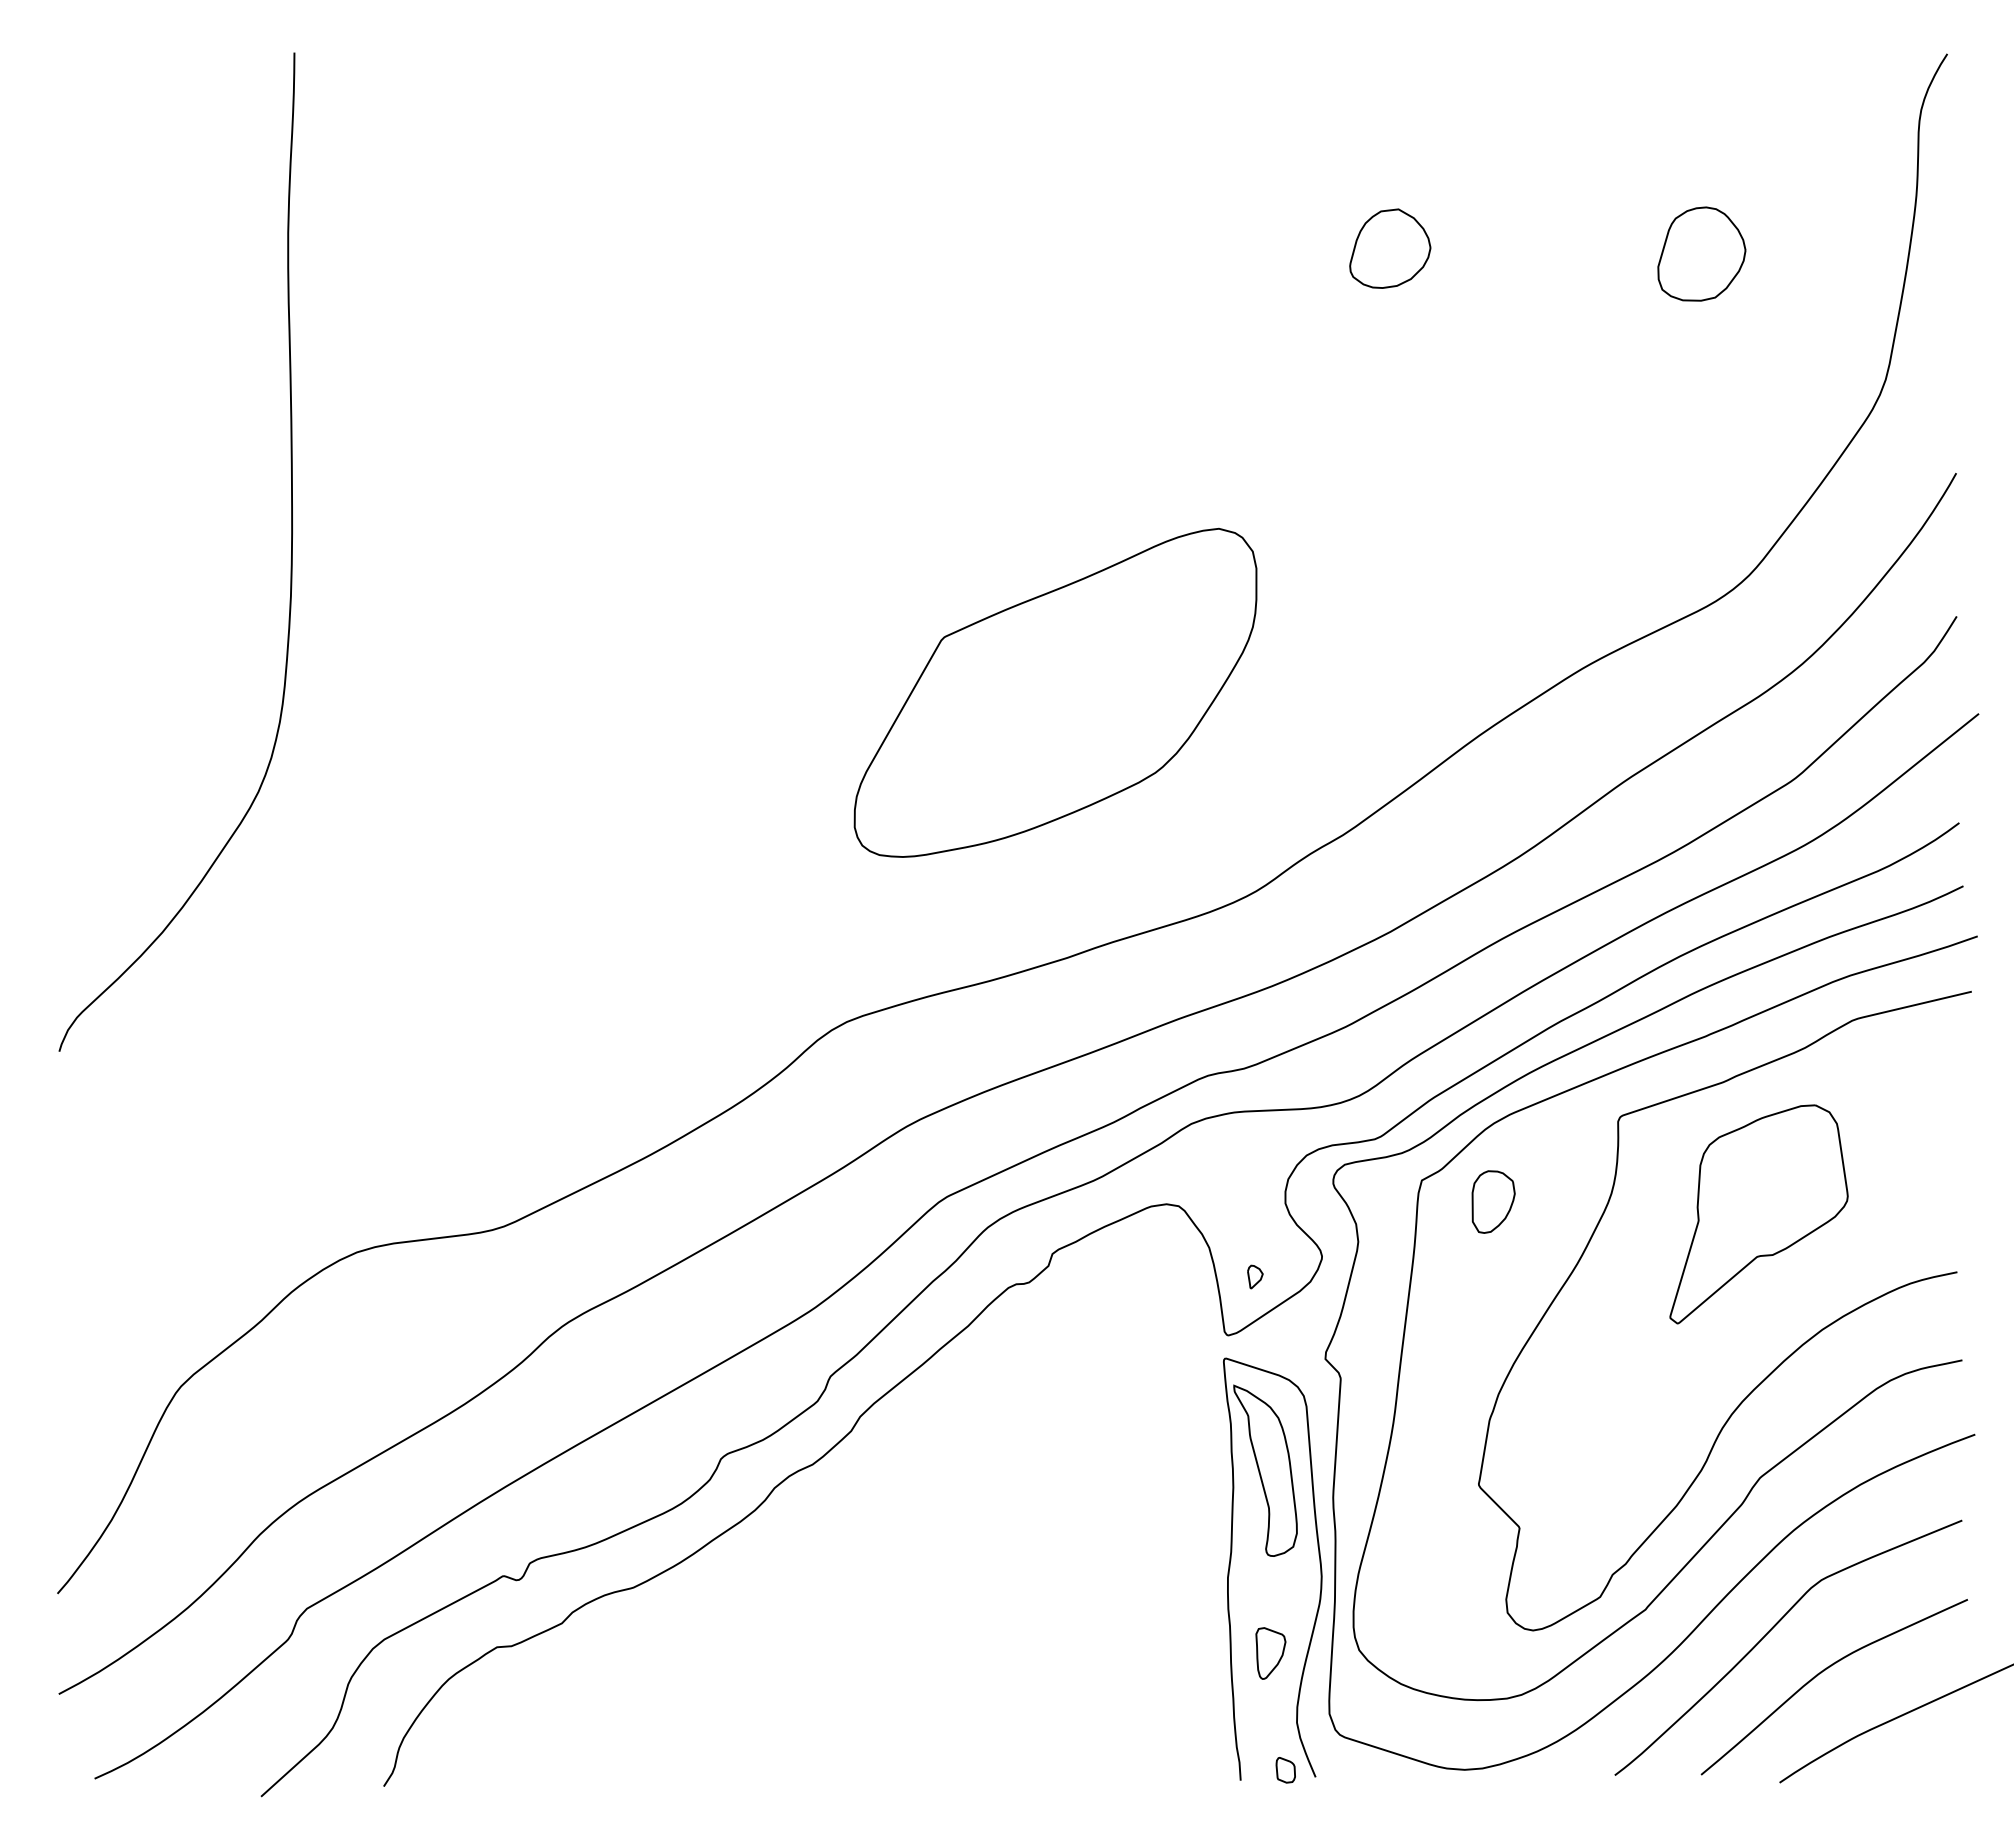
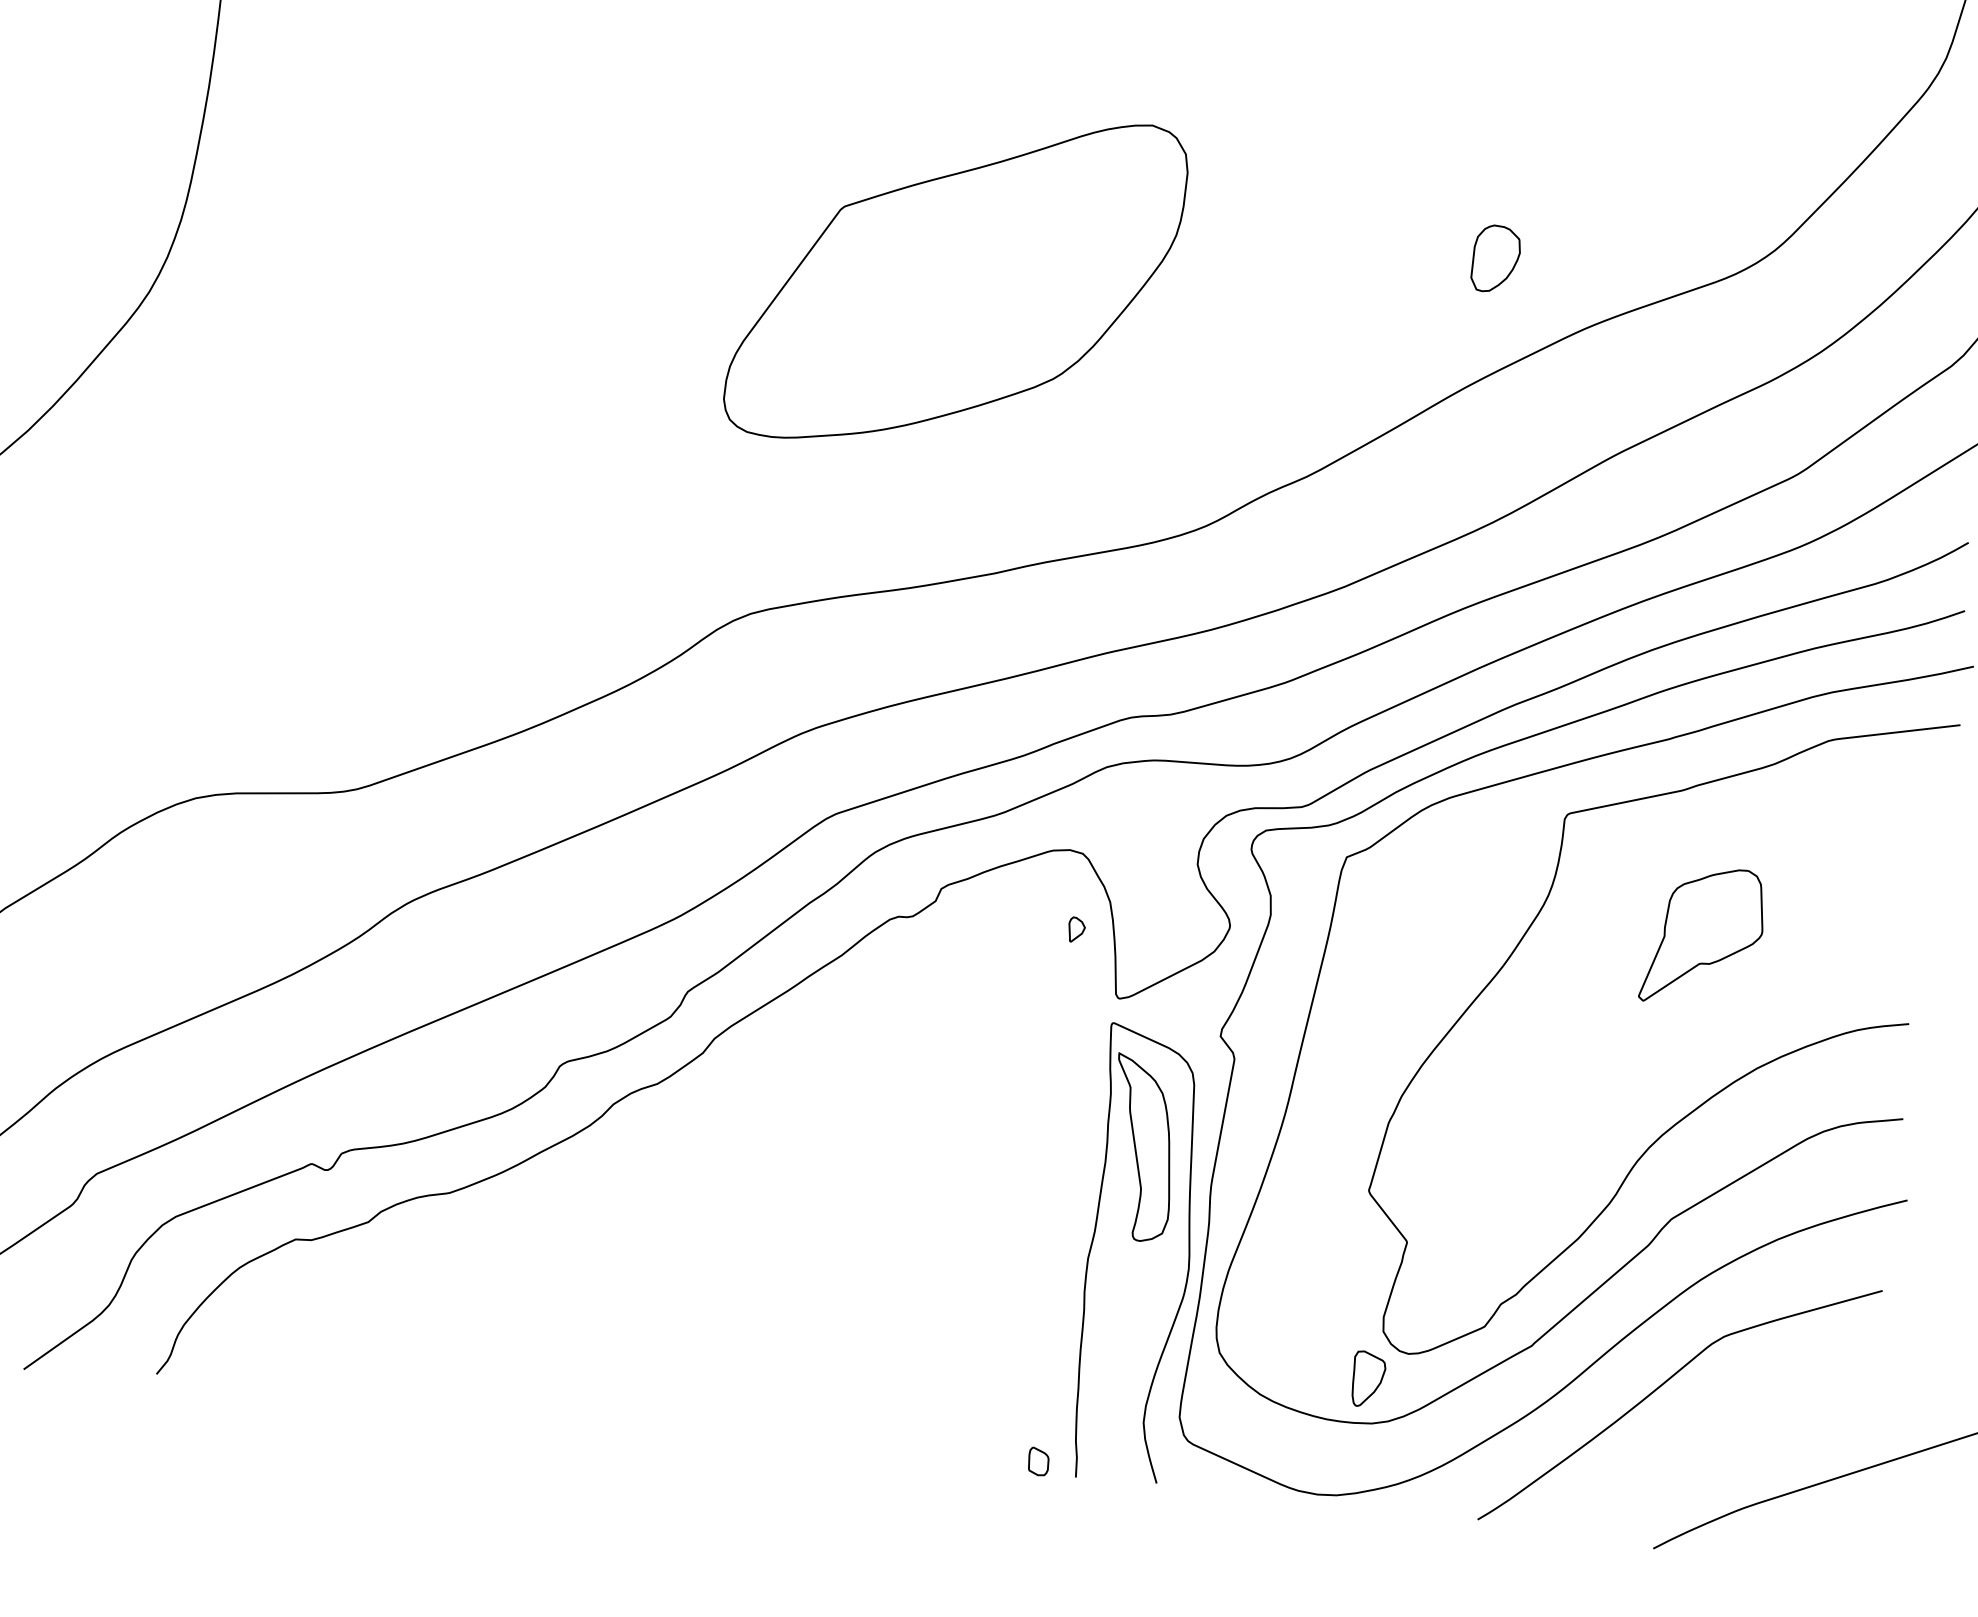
part: (1055, 692) -> (956, 280), moved
part: (1493, 1201) -> (1496, 258), moved
part: (1758, 1214) -> (1703, 936), size x0.6
part: (1255, 1276) -> (1076, 929), moved
part: (1270, 1653) -> (1367, 1379), moved
curve: (1824, 1671) -> (1715, 1435), removed
part: (1285, 1770) -> (1038, 1461), moved

